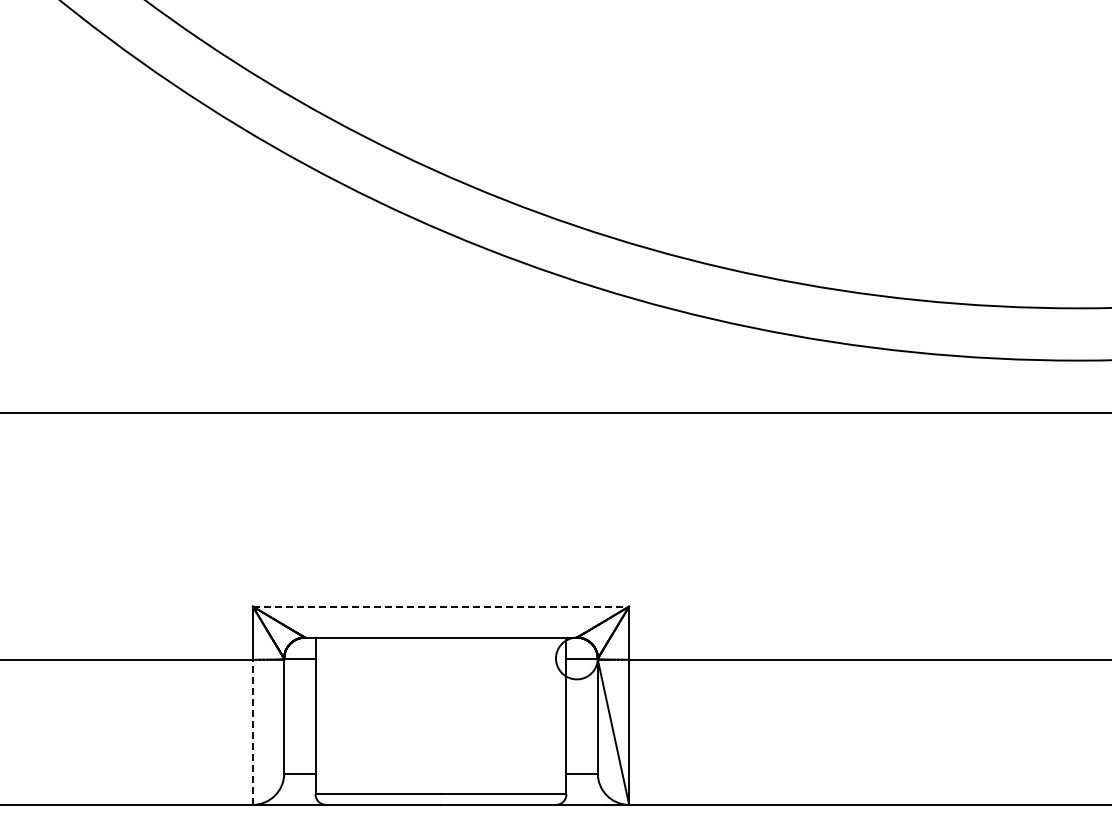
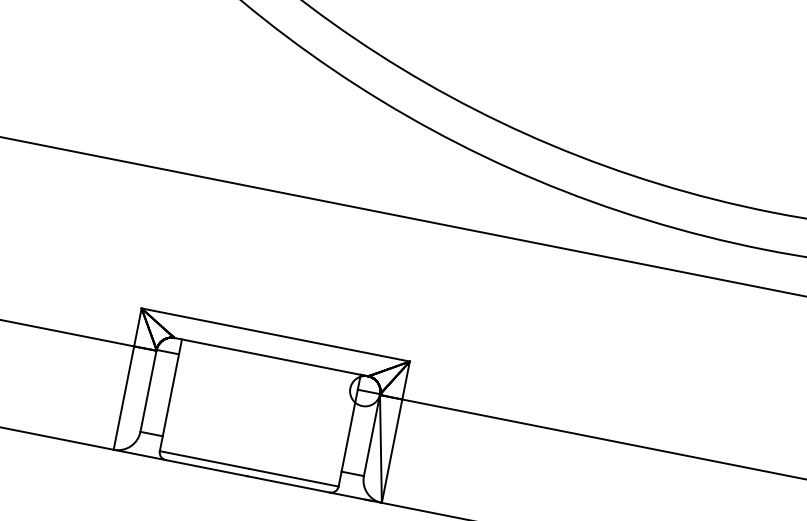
line: (441, 606) -> (276, 335), dashed -> solid
line: (252, 732) -> (123, 398), dashed -> solid

